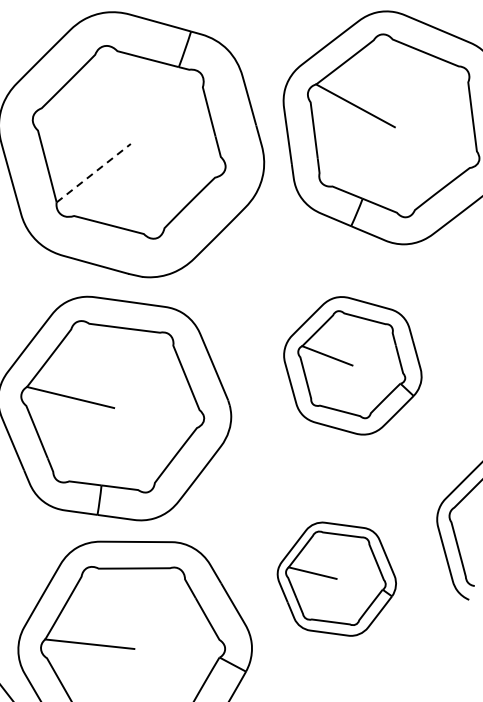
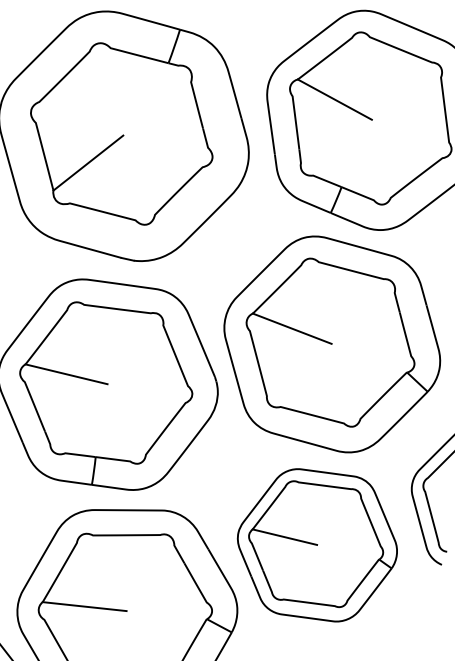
line: (93, 172) -> (88, 162), dashed -> solid
part: (353, 365) -> (332, 344), size x1.67
part: (336, 579) -> (316, 545), size x1.43

